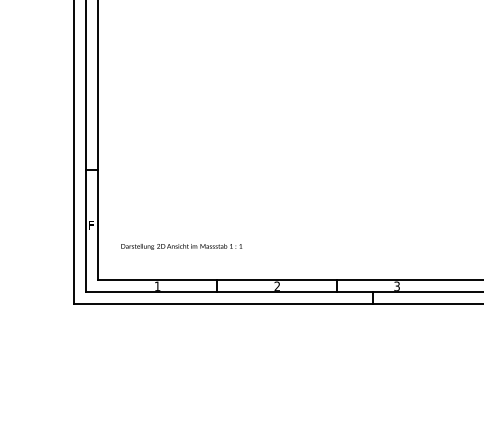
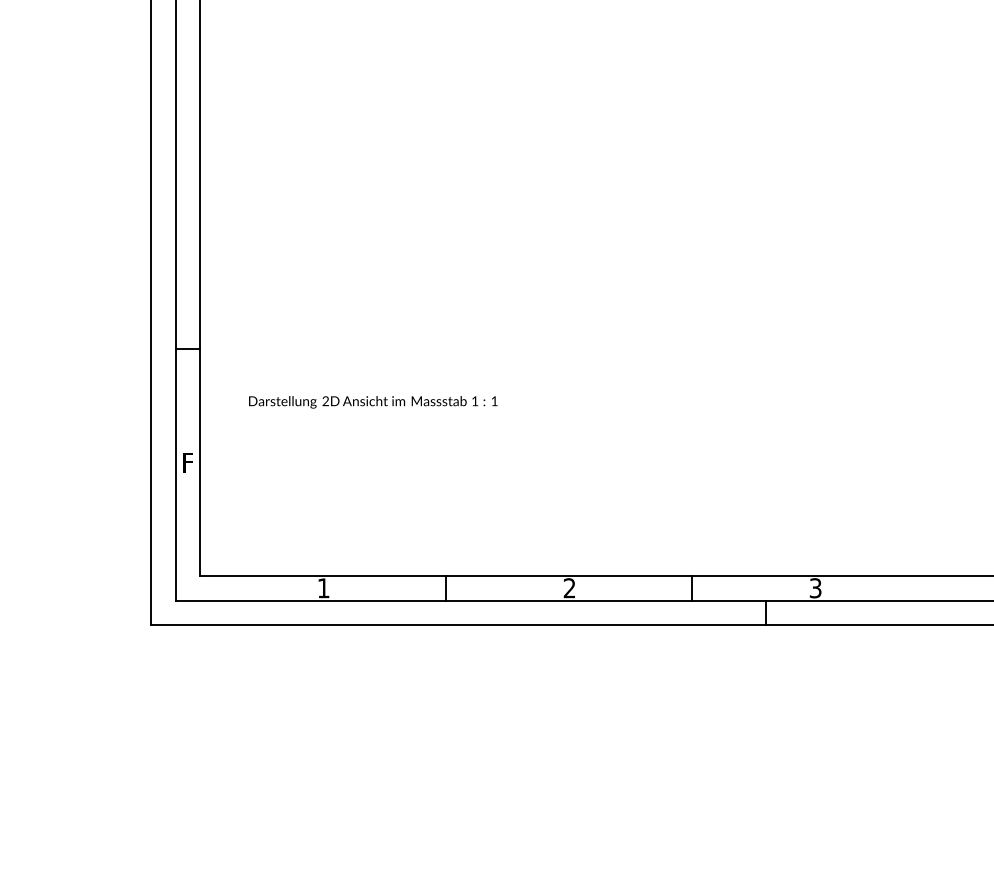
text: (181, 246) -> (372, 401), moved

